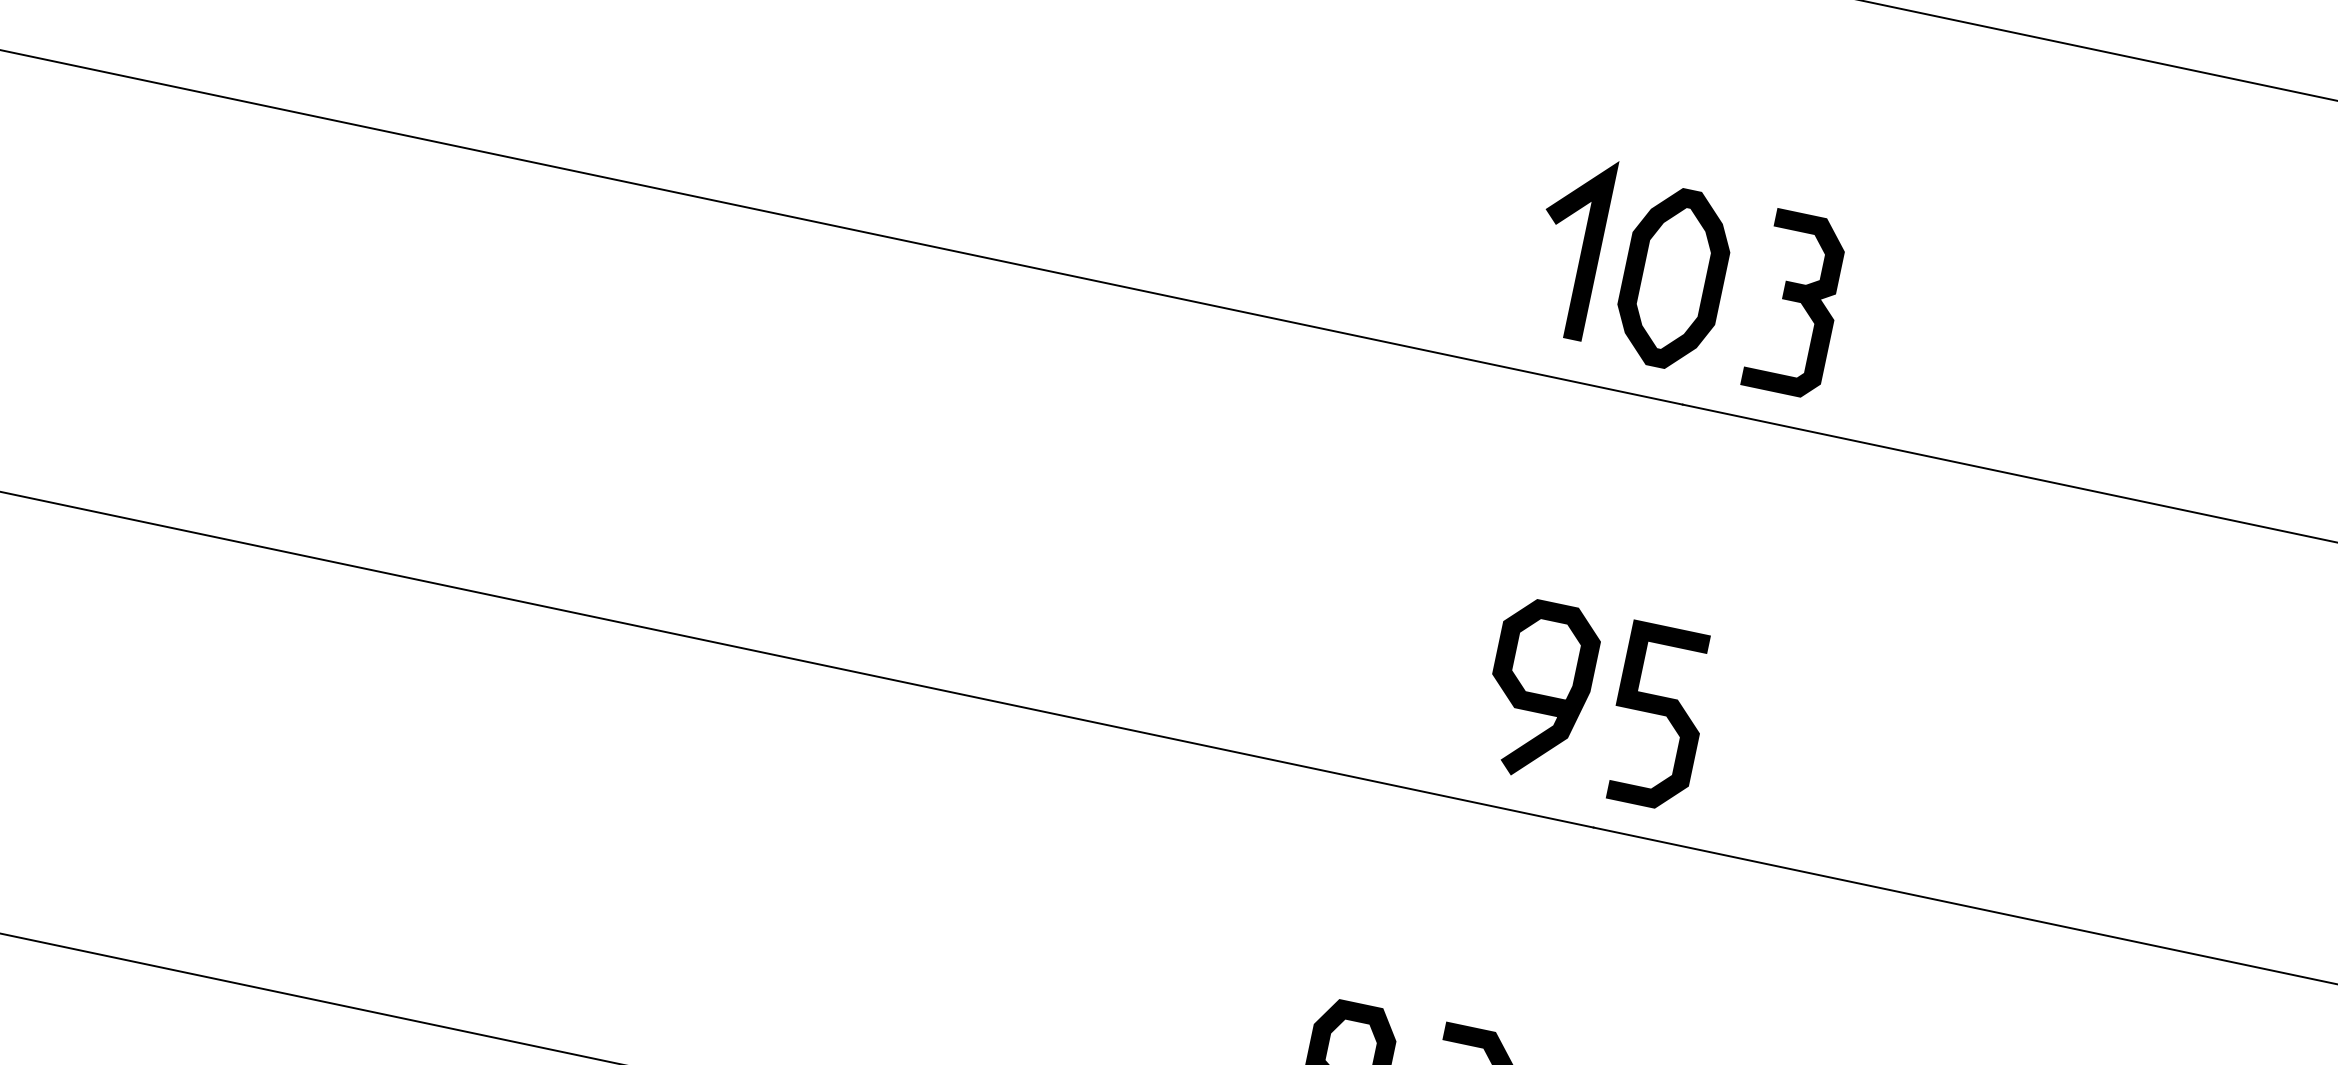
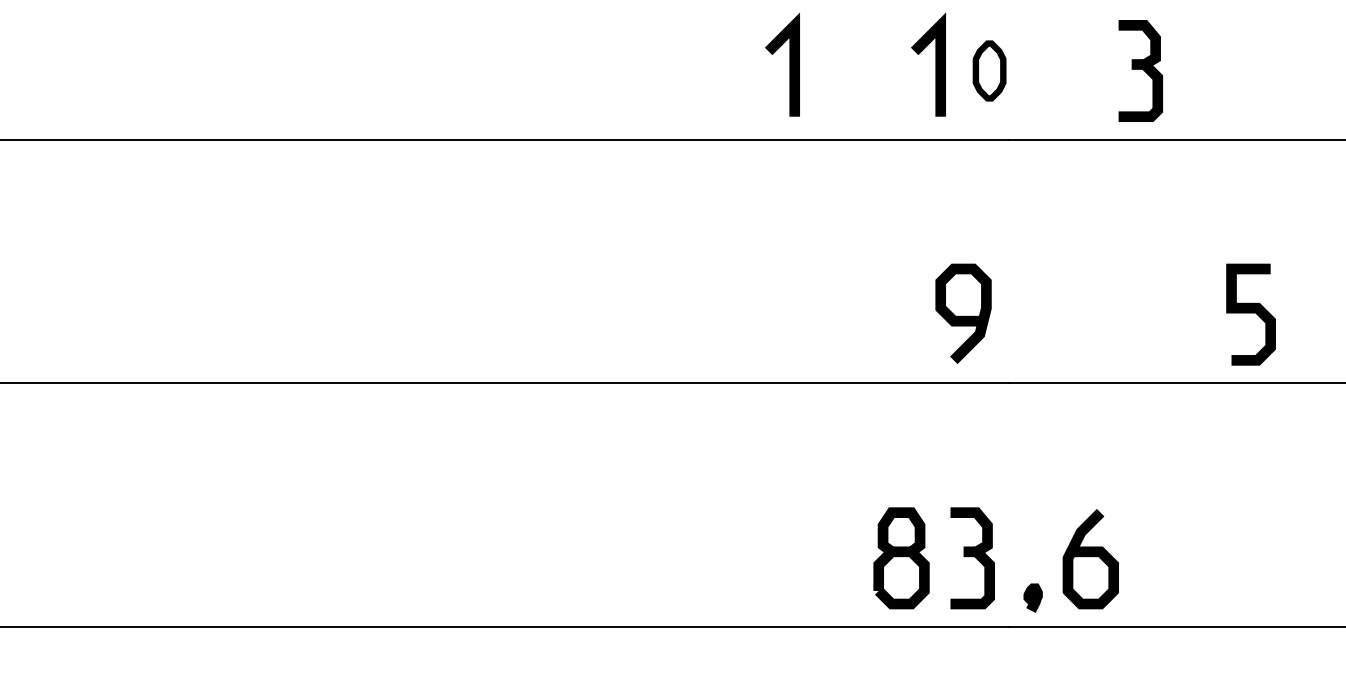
line: (1328, 193) -> (789, 64), added
part: (1673, 277) -> (989, 70), size x0.6
part: (1796, 303) -> (1140, 70), moved
curve: (1657, 714) -> (1250, 313), moved

